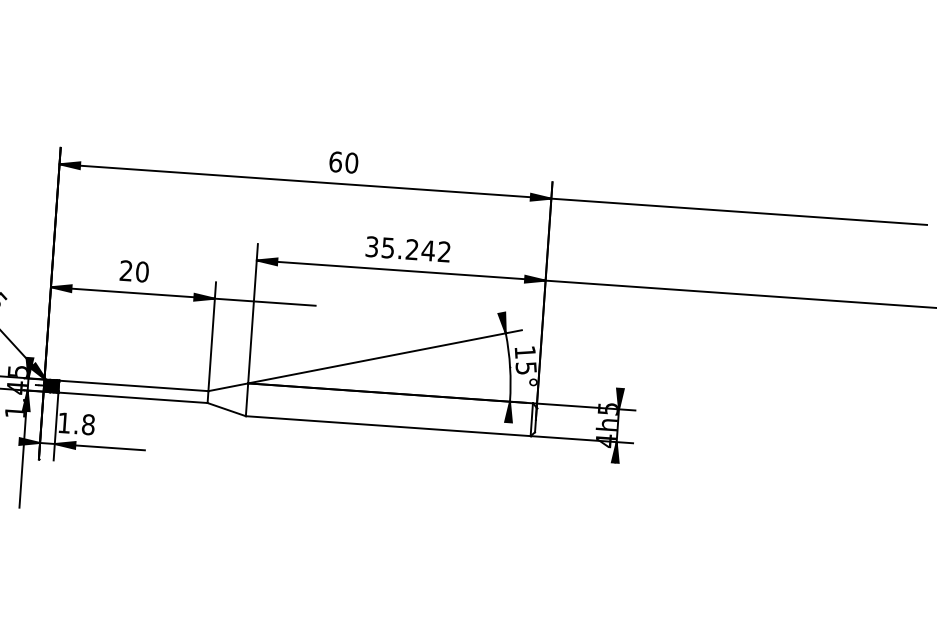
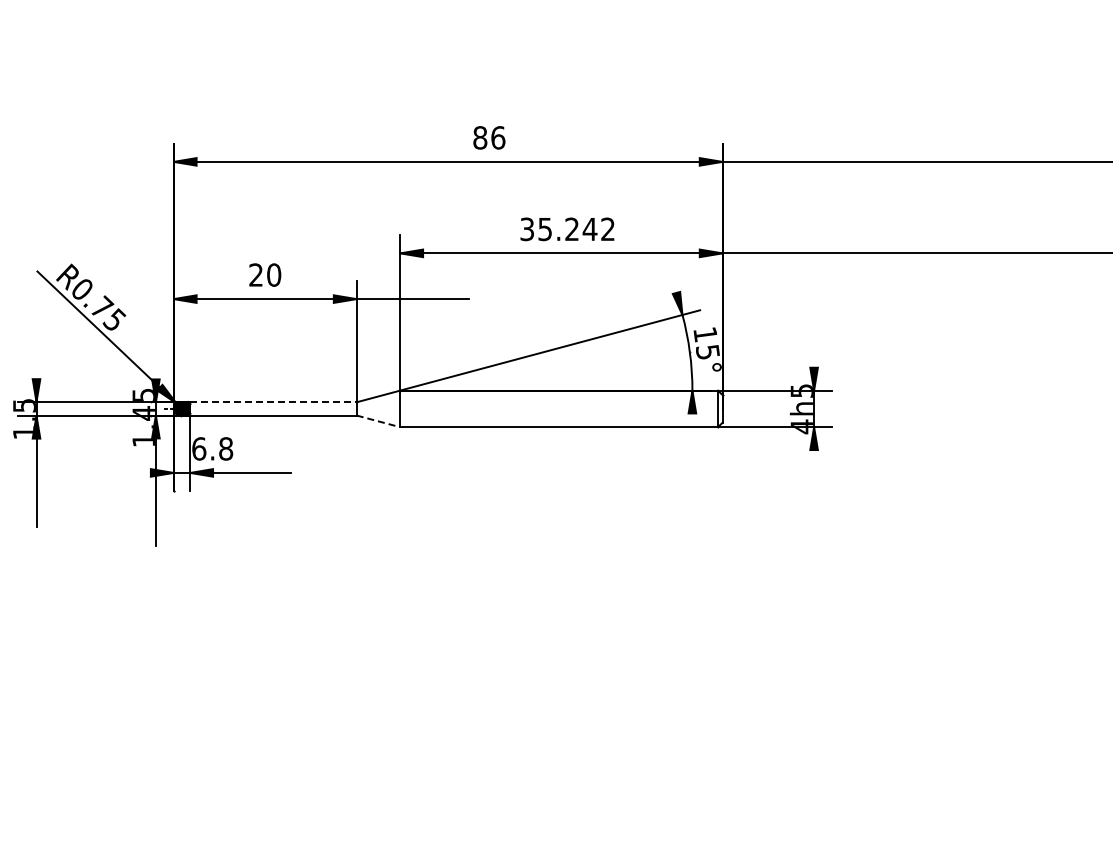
text: (344, 162) -> (489, 137), 60 -> 86
line: (133, 386) -> (273, 402), solid -> dashed
line: (226, 409) -> (378, 421), solid -> dashed
text: (64, 422) -> (199, 448), 1.8 -> 6.8

